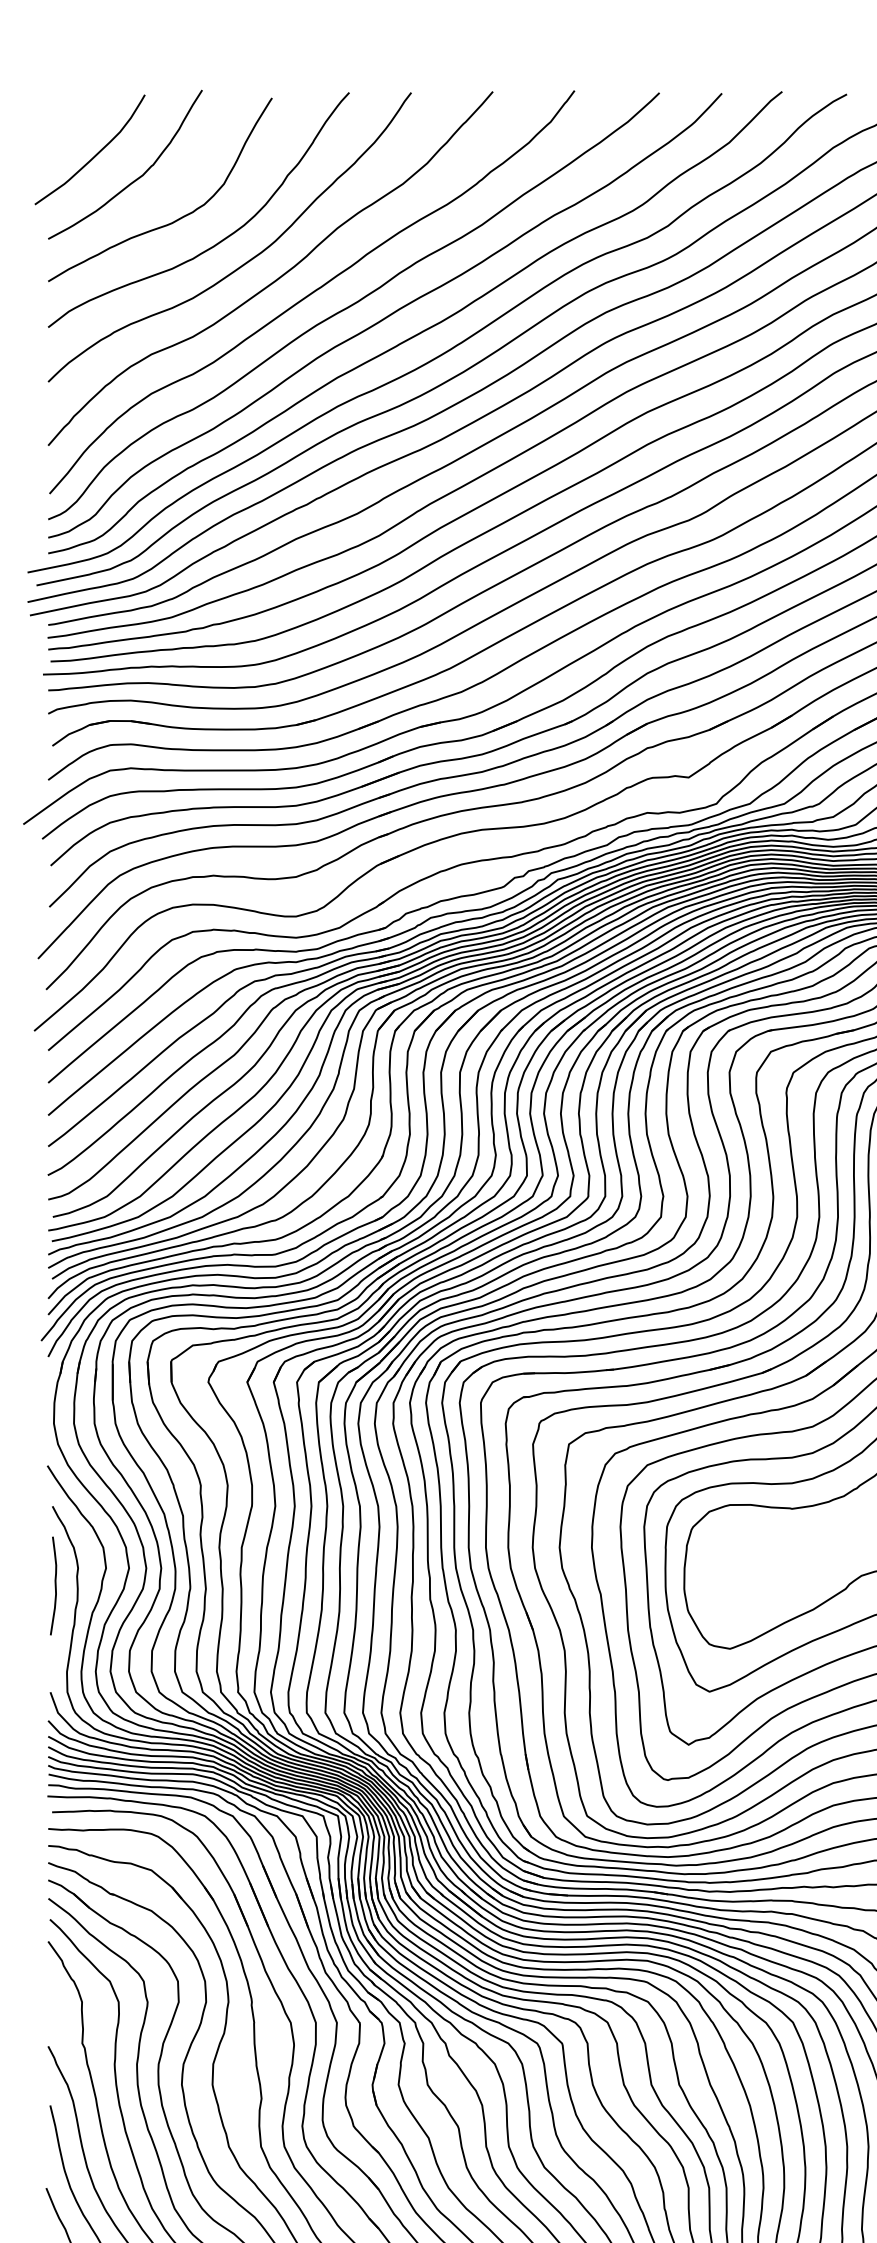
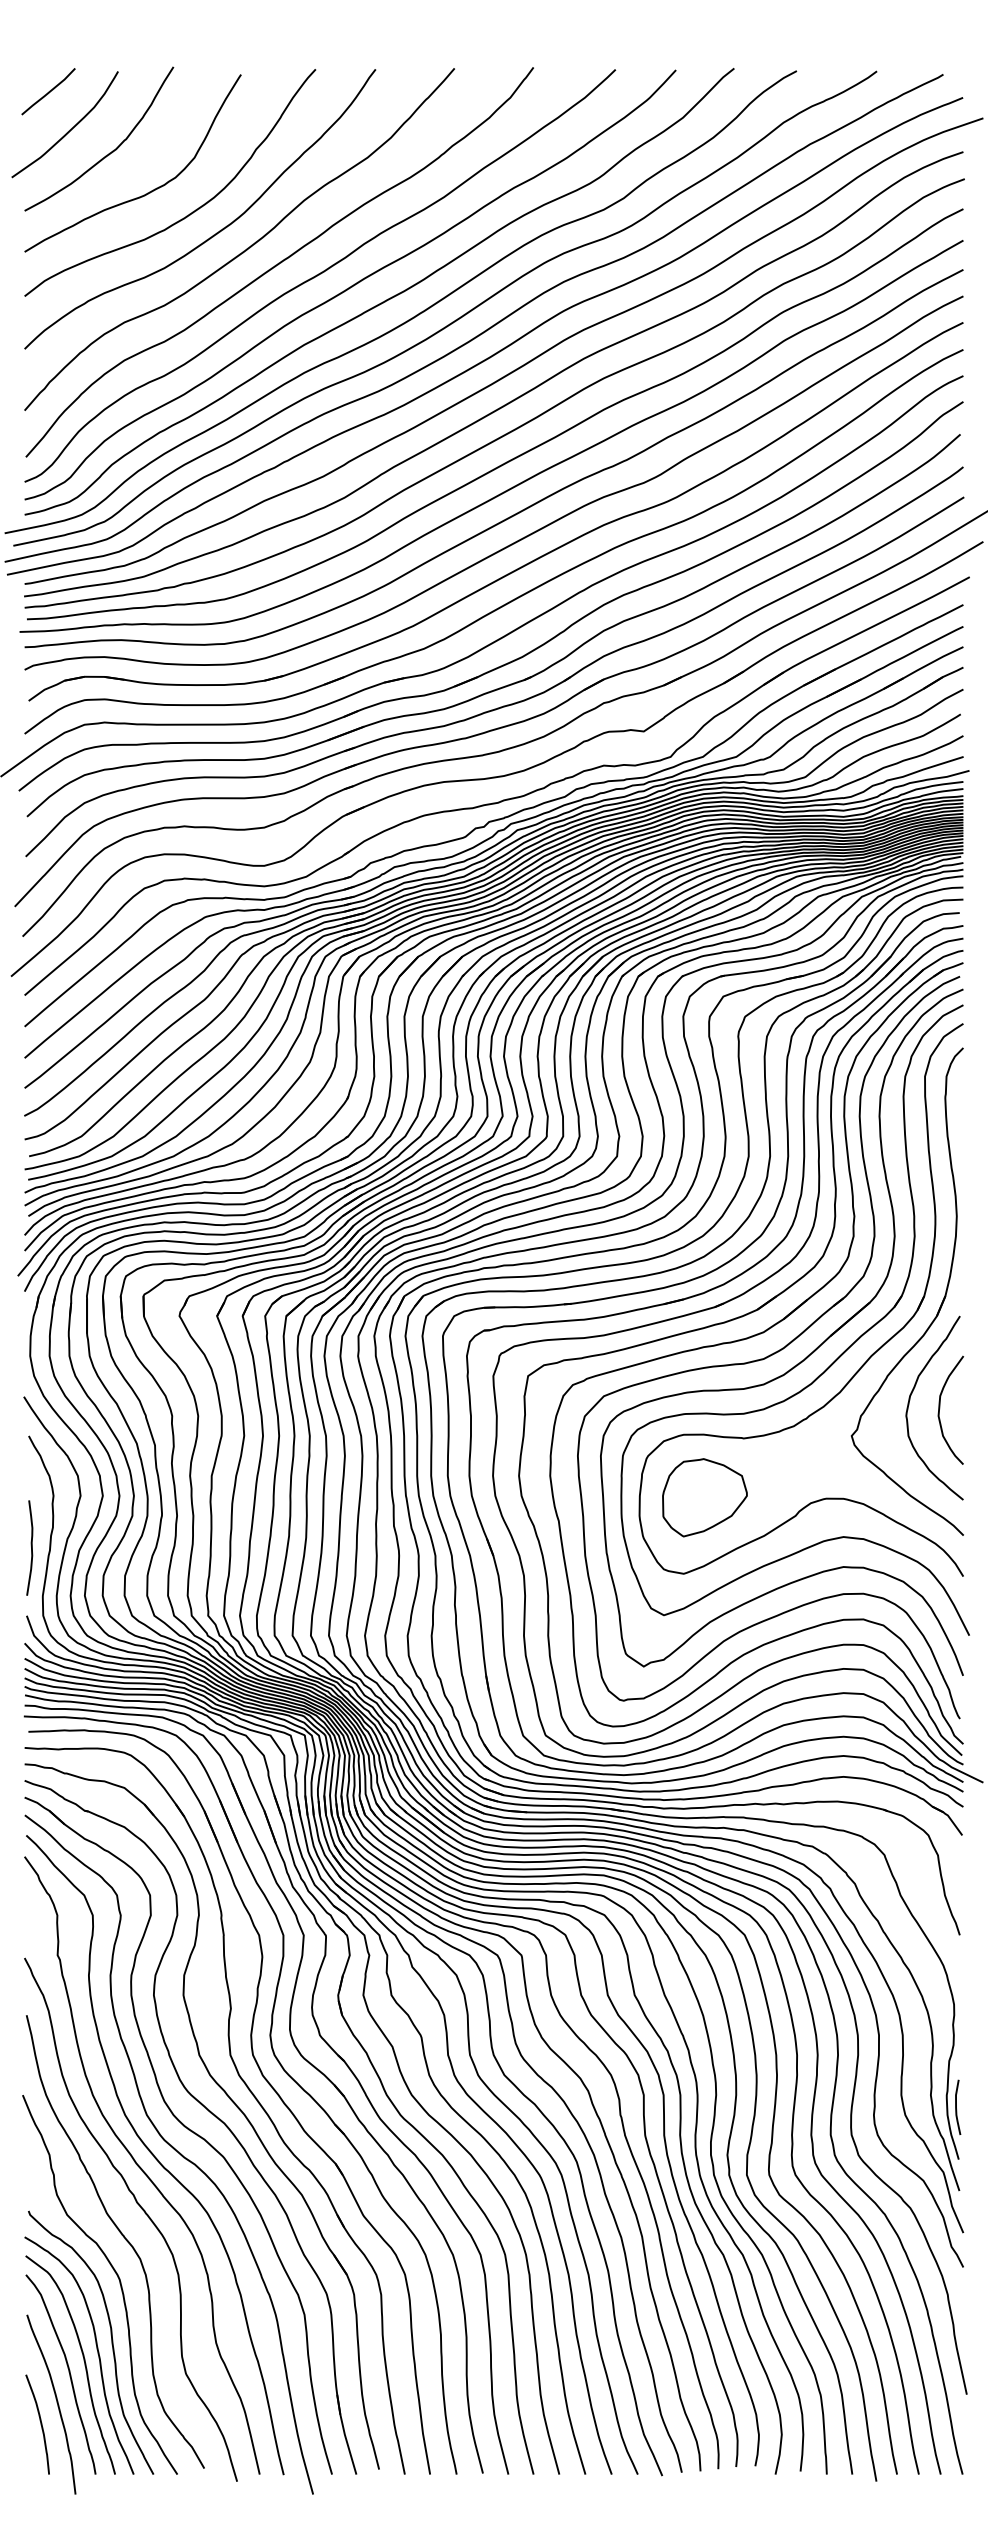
line: (72, 115) -> (48, 91), added
part: (751, 1569) -> (704, 1497), added
curve: (55, 1585) -> (31, 1547), moved

